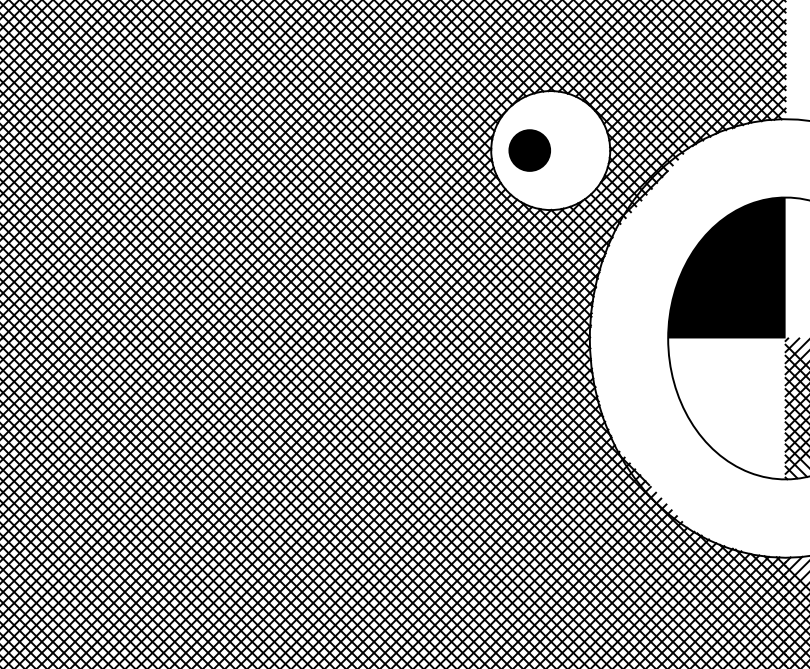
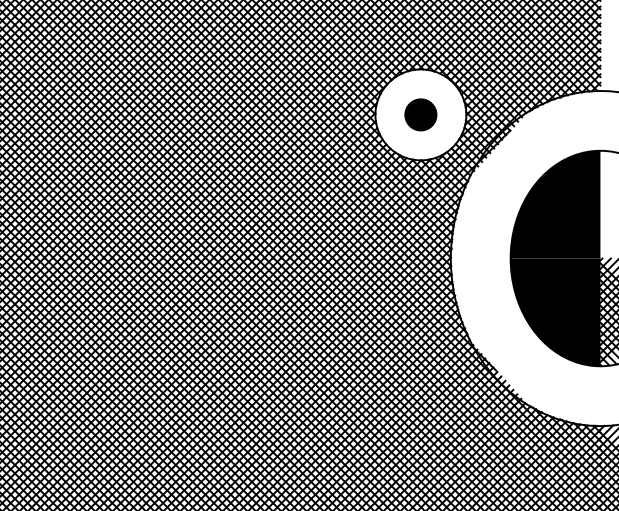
part: (529, 150) -> (420, 114), moved
fill: (726, 409) -> (555, 312), added

